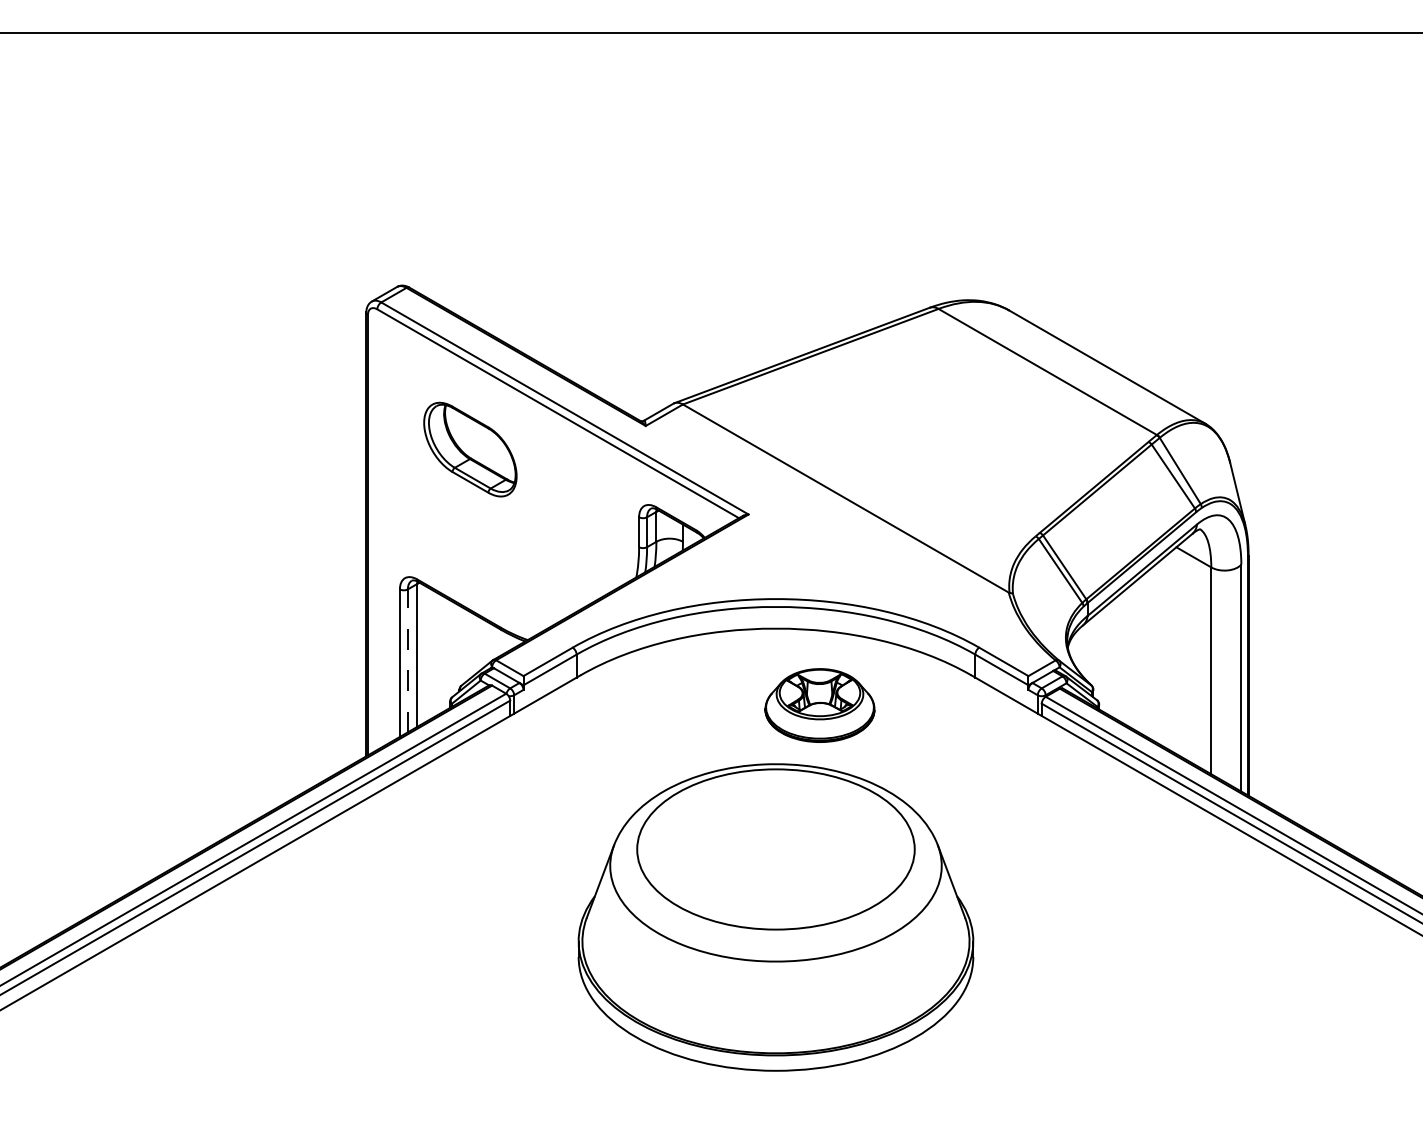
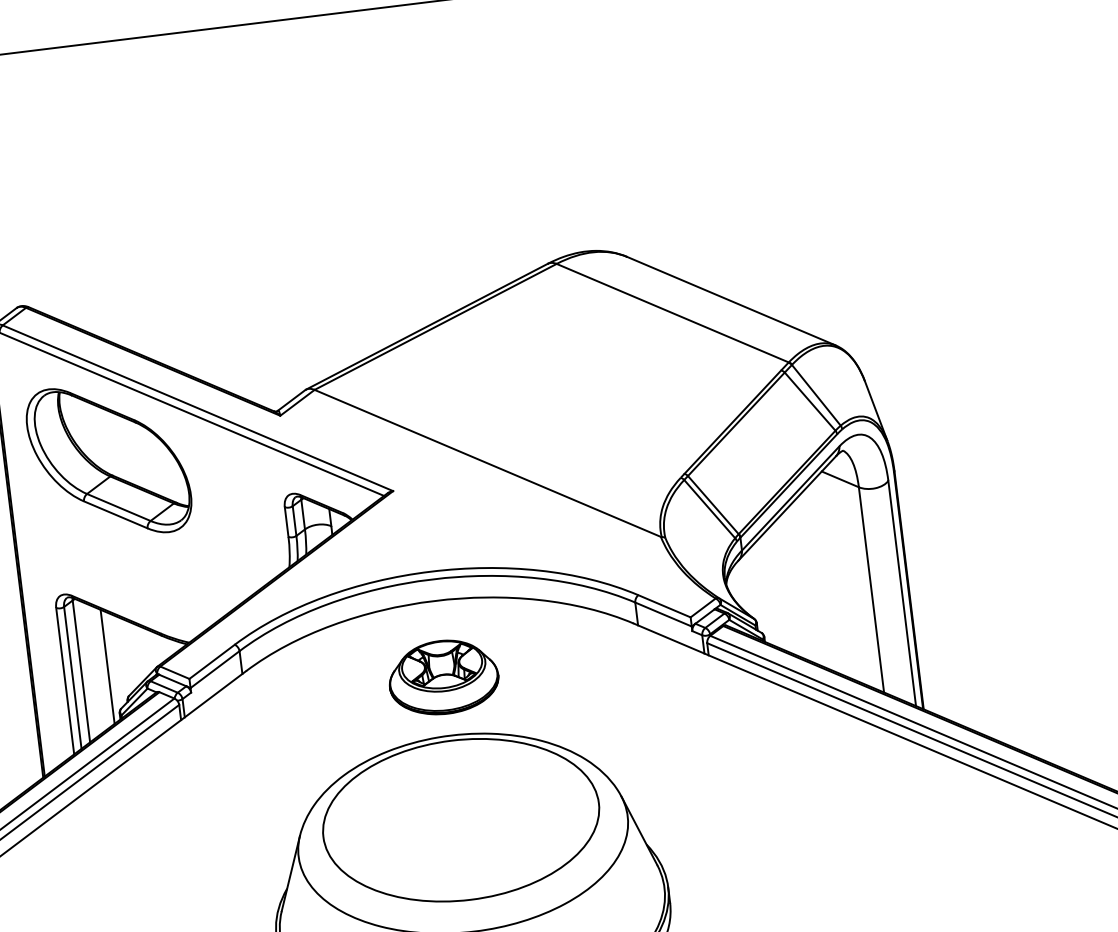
part: (470, 449) -> (109, 460), size x1.67
line: (443, 653) -> (107, 666), added
line: (407, 660) -> (72, 677), dashed -> solid
part: (819, 705) -> (443, 677), moved

